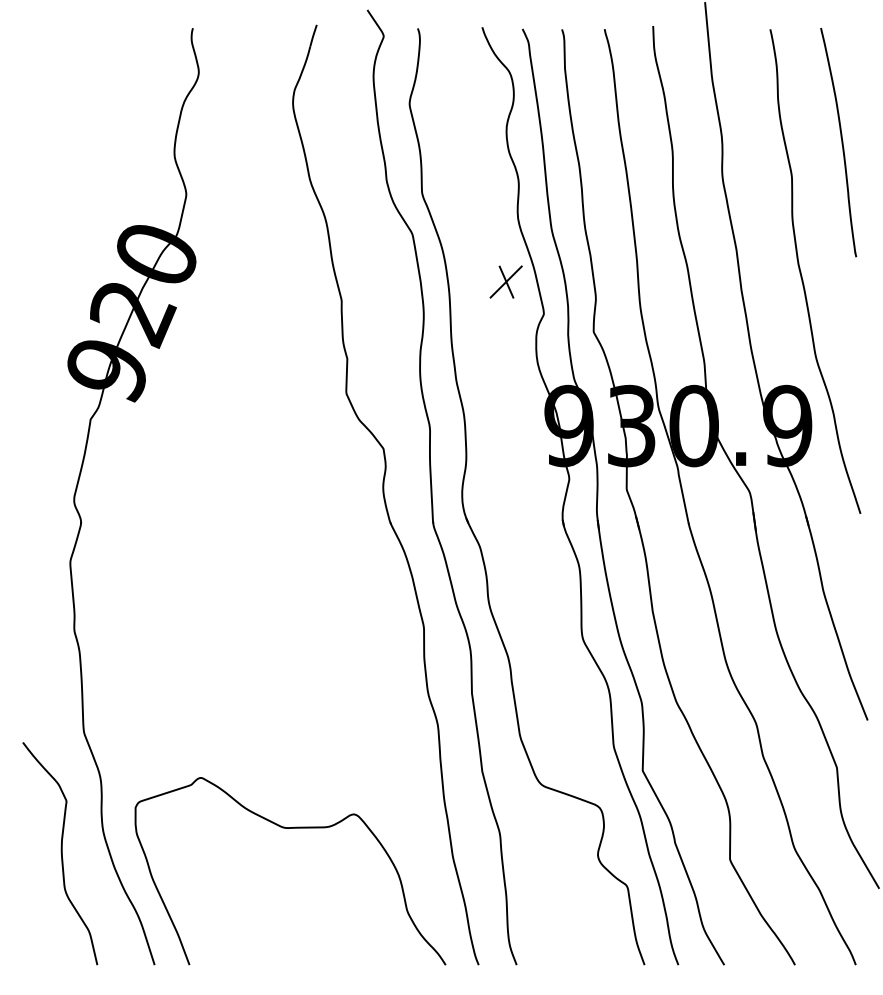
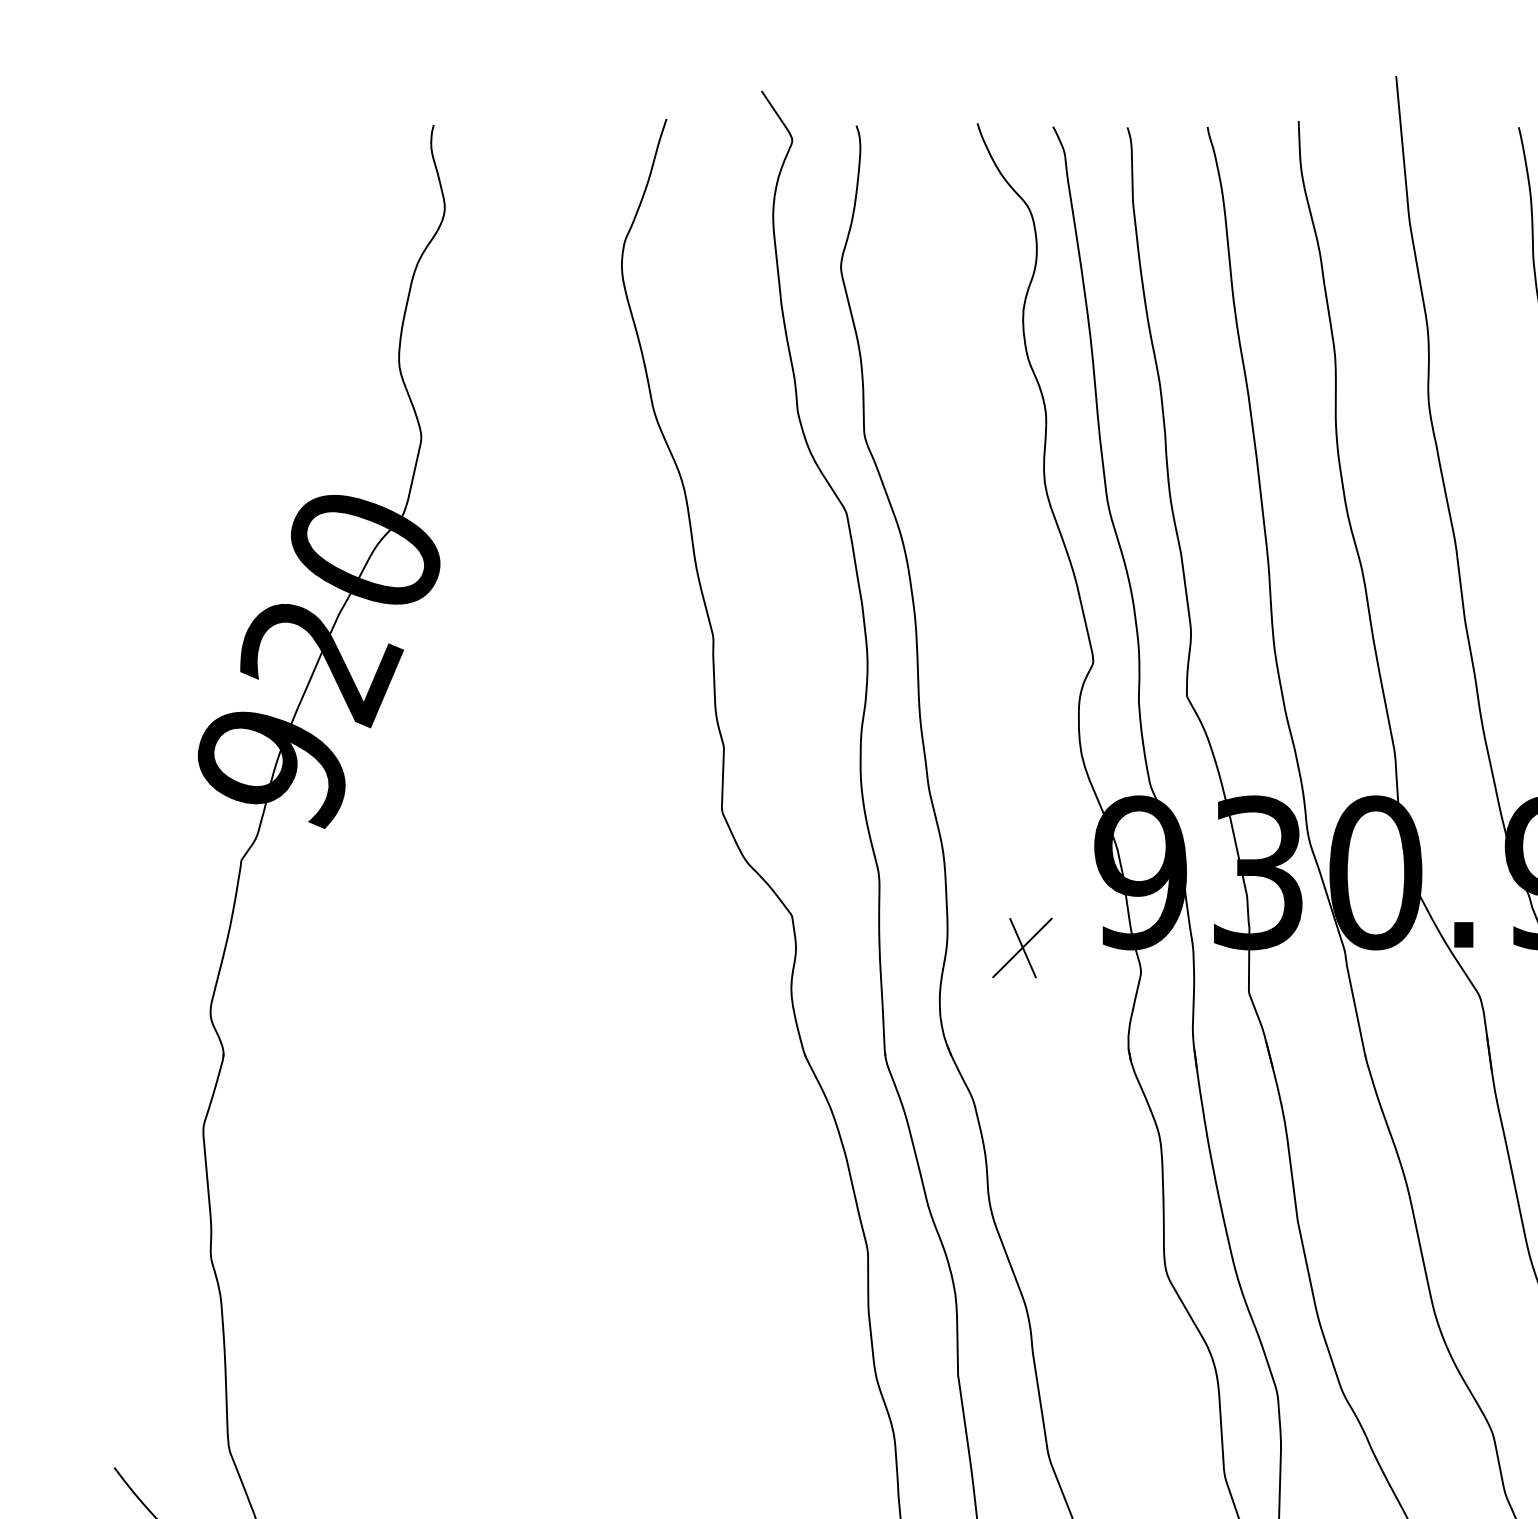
part: (505, 281) -> (1021, 946), moved

